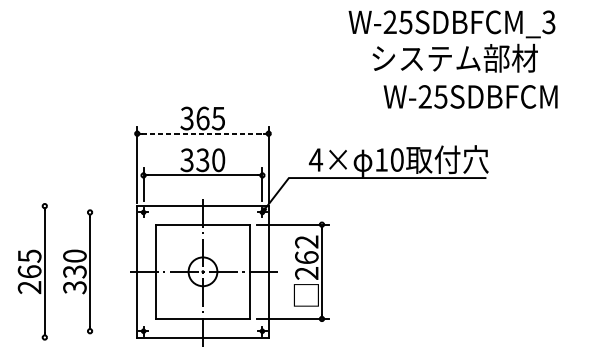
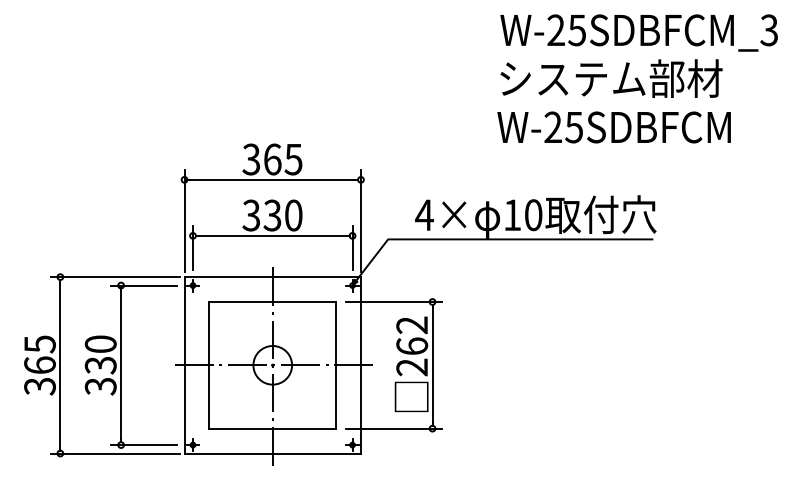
text: (451, 23) -> (638, 32), moved
text: (470, 96) -> (613, 127), moved
line: (203, 133) -> (273, 179), dashed -> solid
line: (85, 206) -> (114, 277), added
line: (107, 212) -> (144, 285), added
text: (29, 287) -> (39, 386), 265 -> 365
line: (107, 331) -> (144, 445), added
line: (85, 337) -> (114, 453), added

